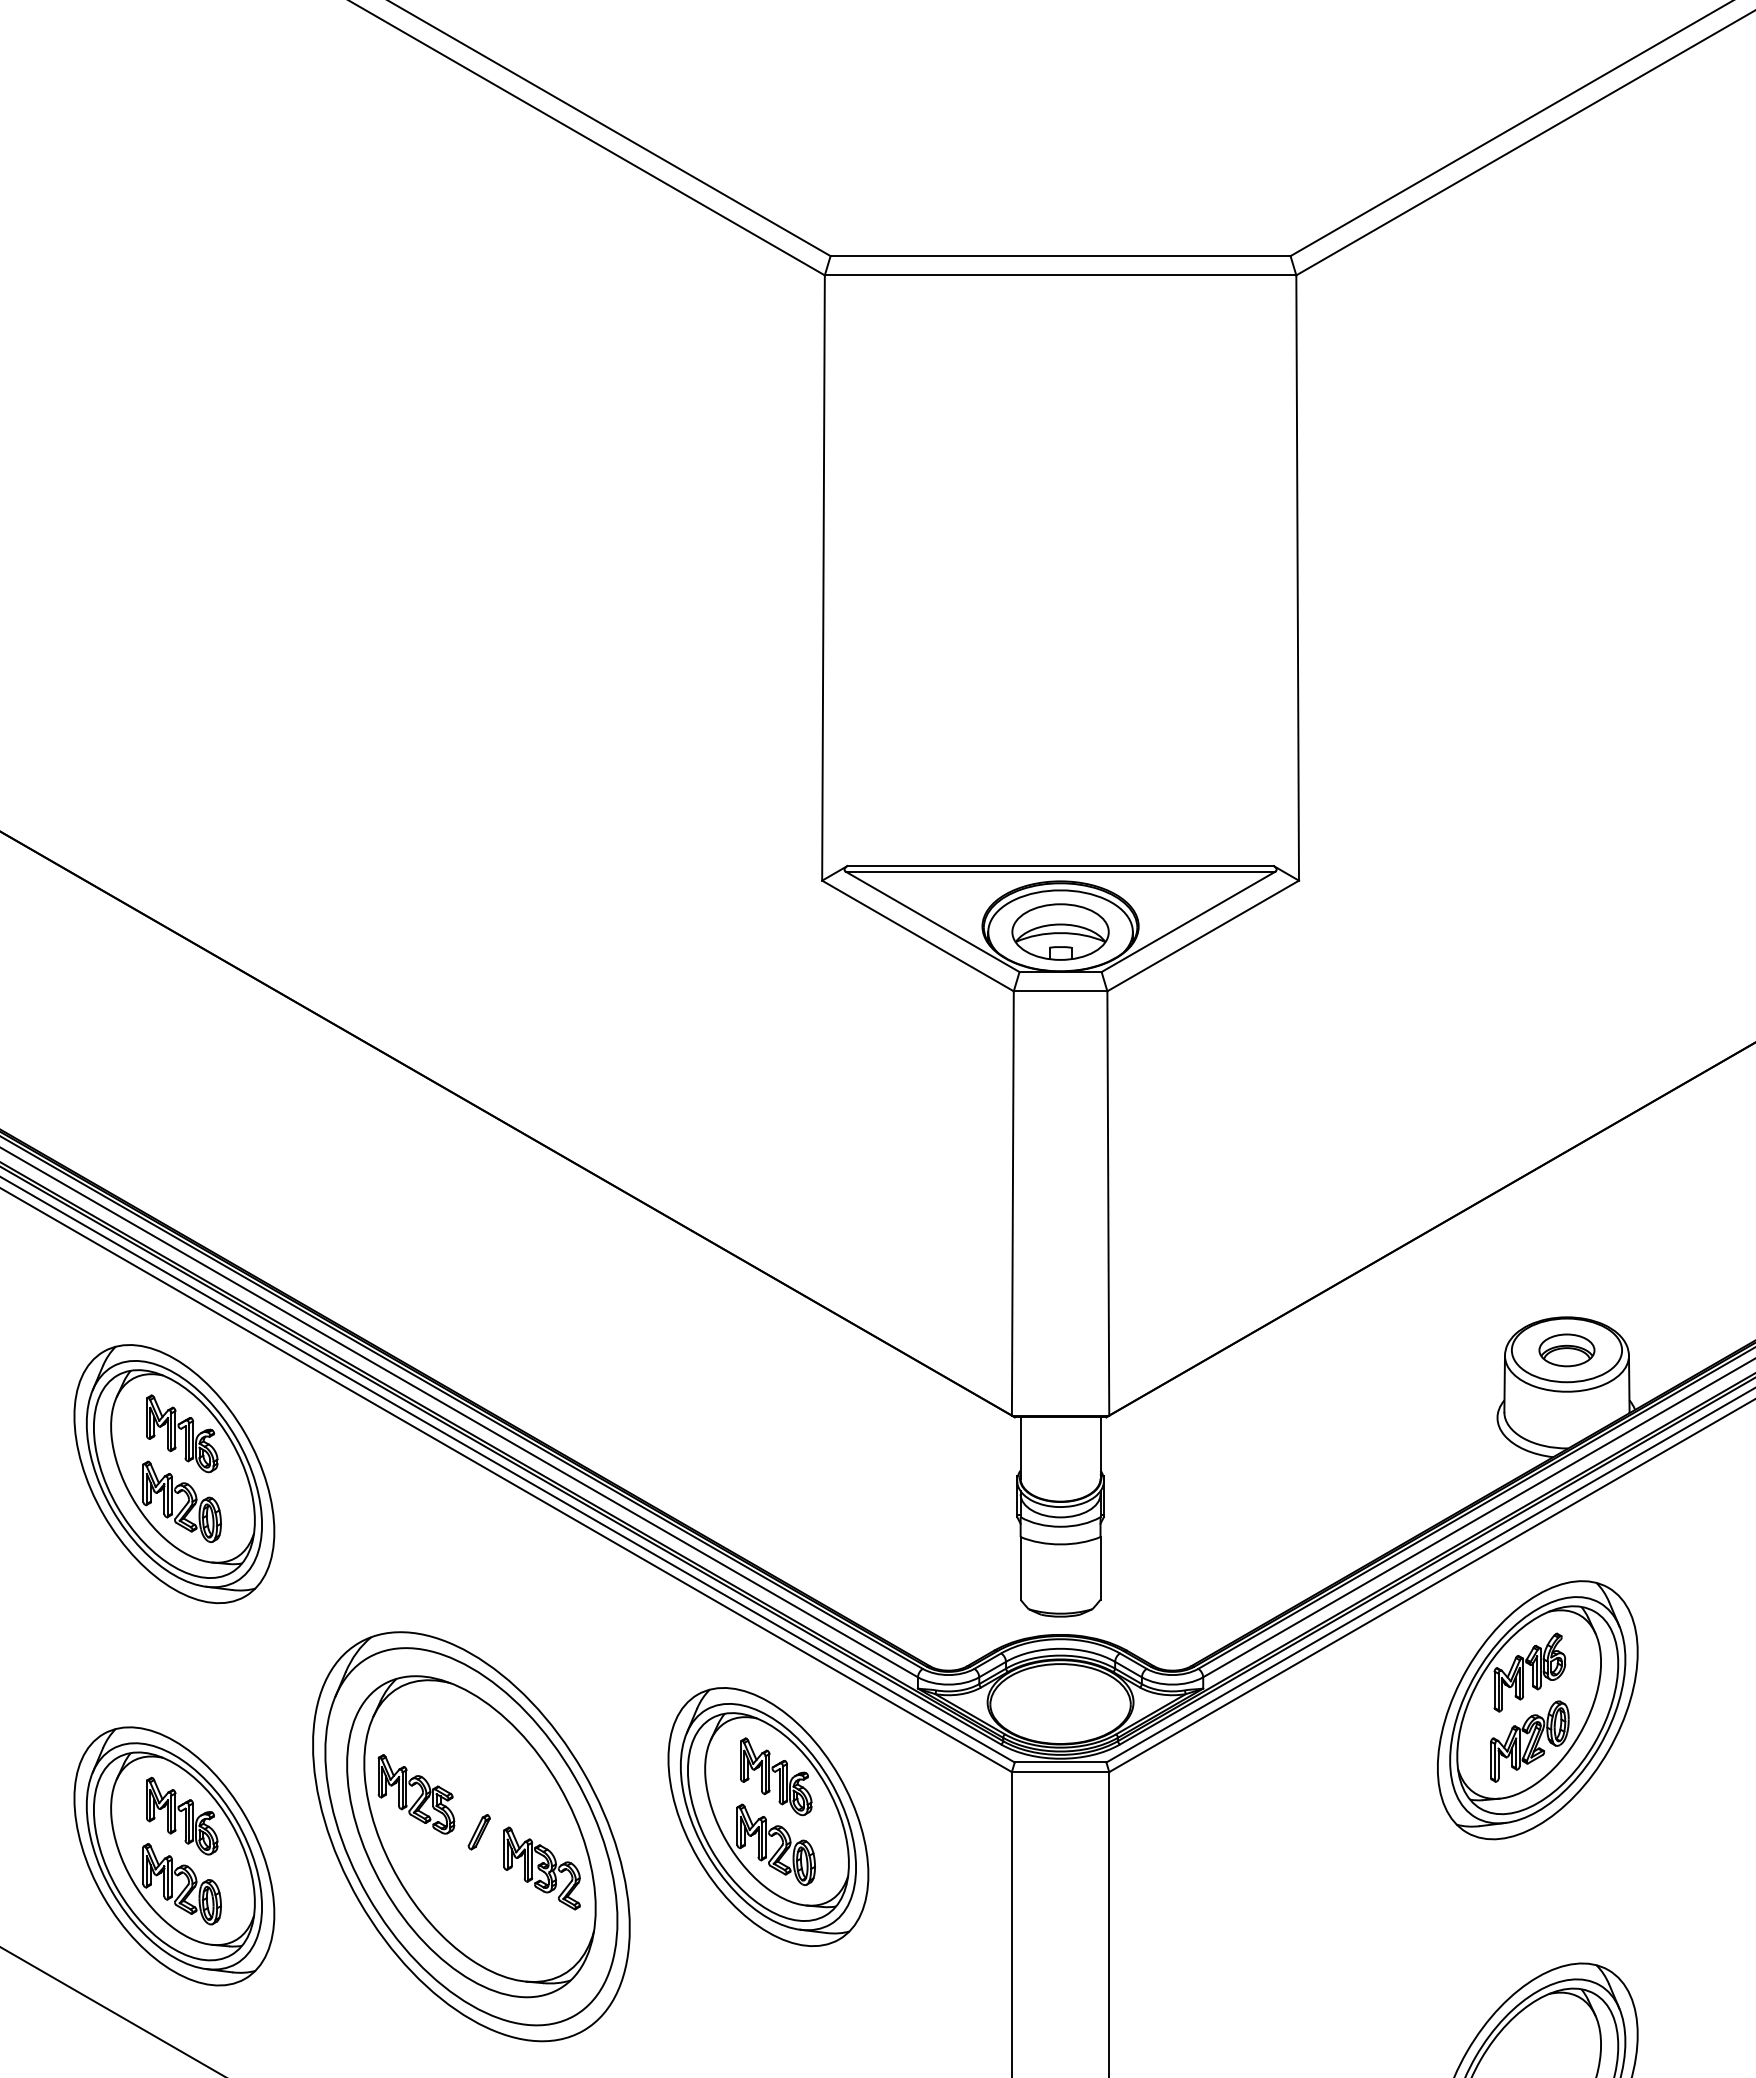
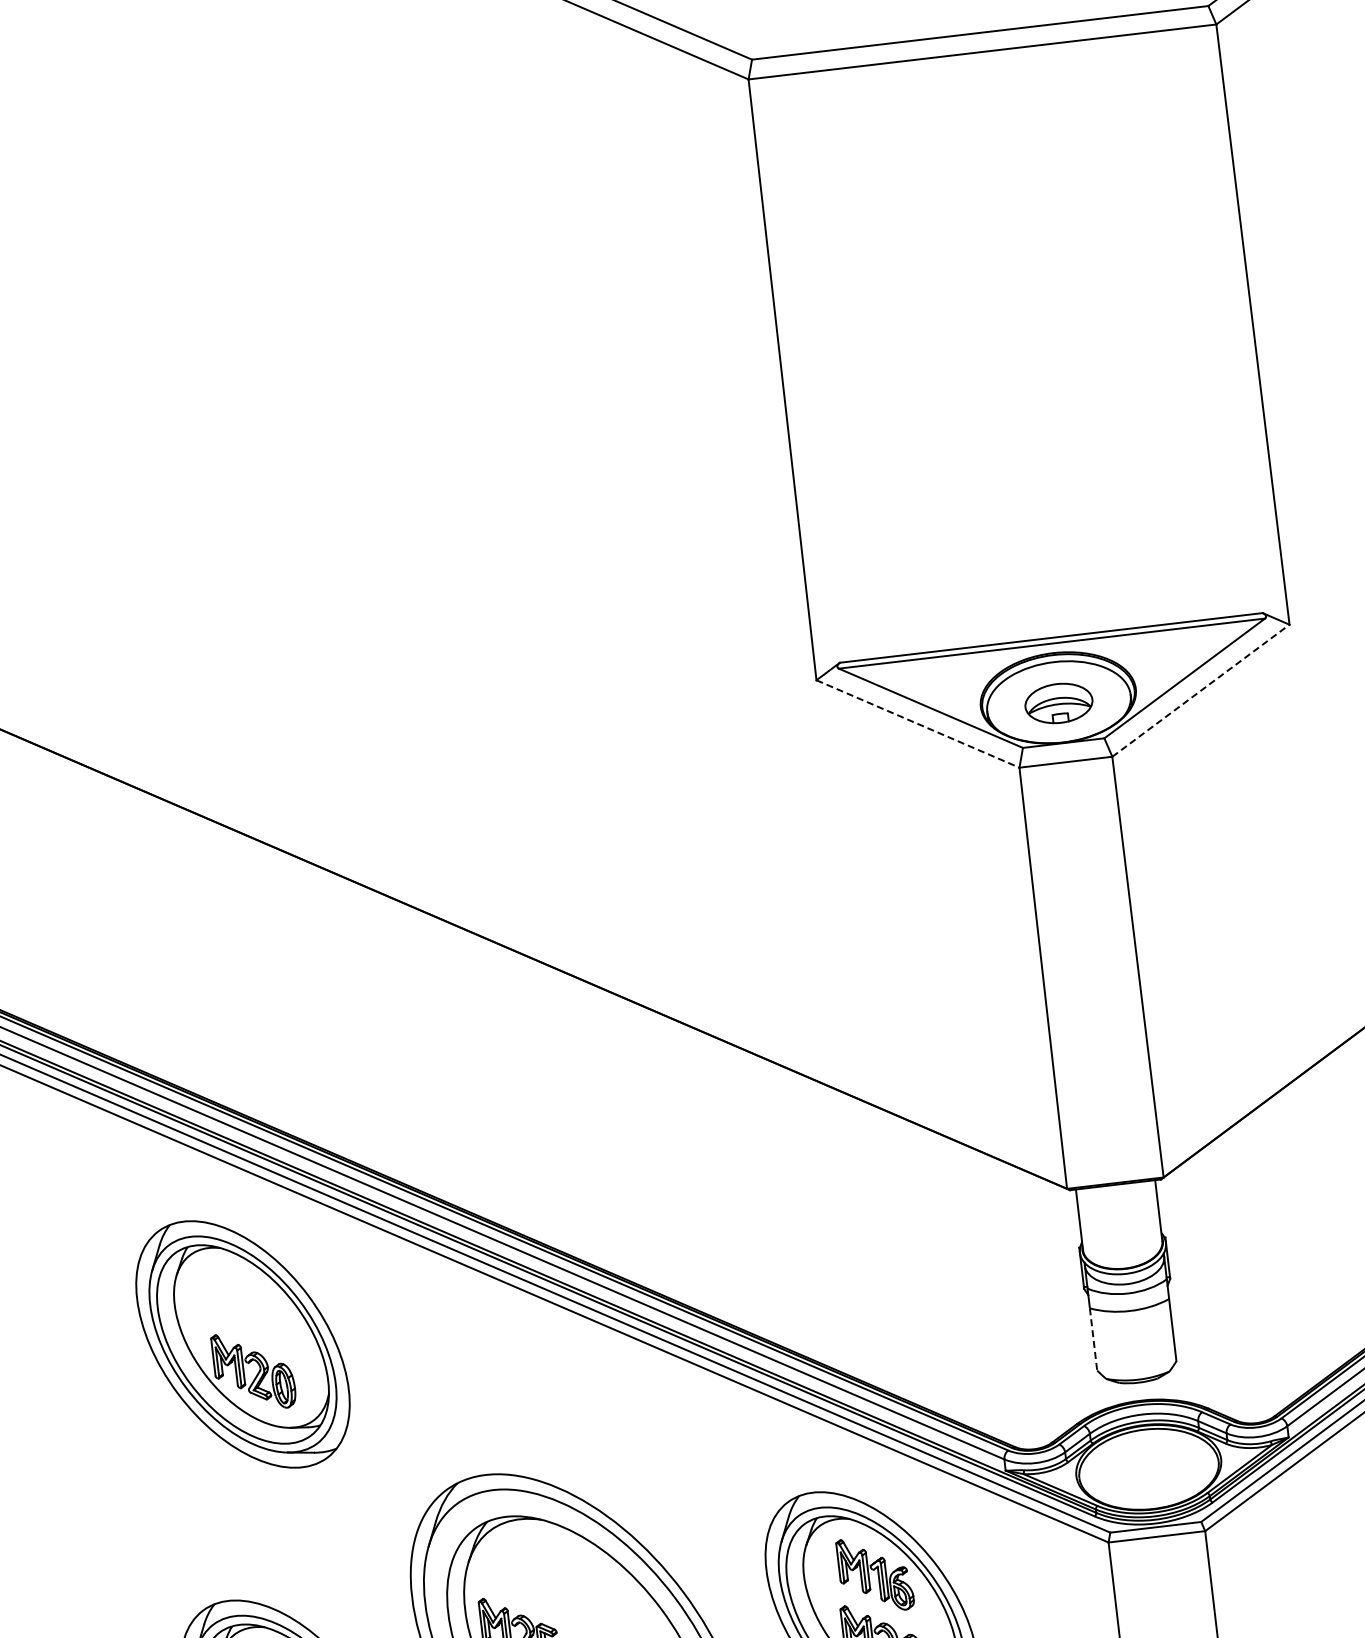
part: (1060, 931) -> (1058, 702), size x0.7
line: (917, 936) -> (917, 724), solid -> dashed
line: (1203, 936) -> (1201, 691), solid -> dashed
part: (182, 1433) -> (246, 1303), removed
line: (1020, 1568) -> (1093, 1339), solid -> dashed

